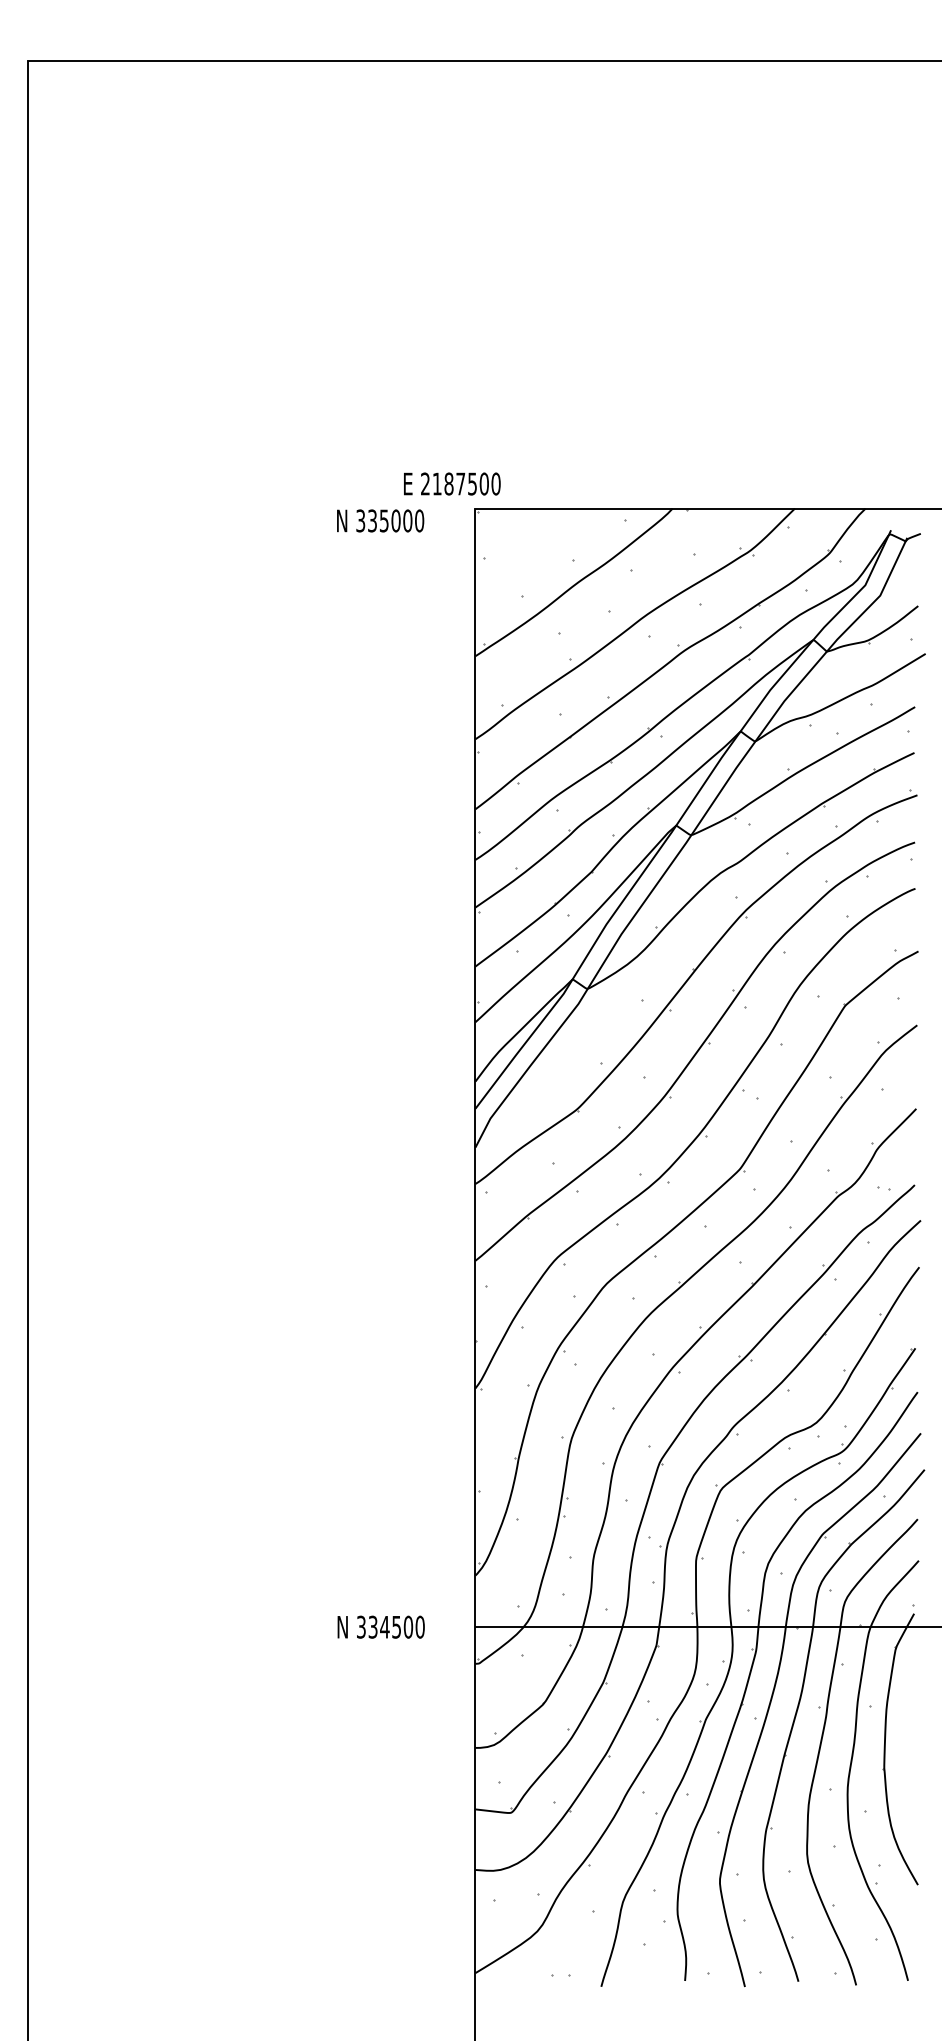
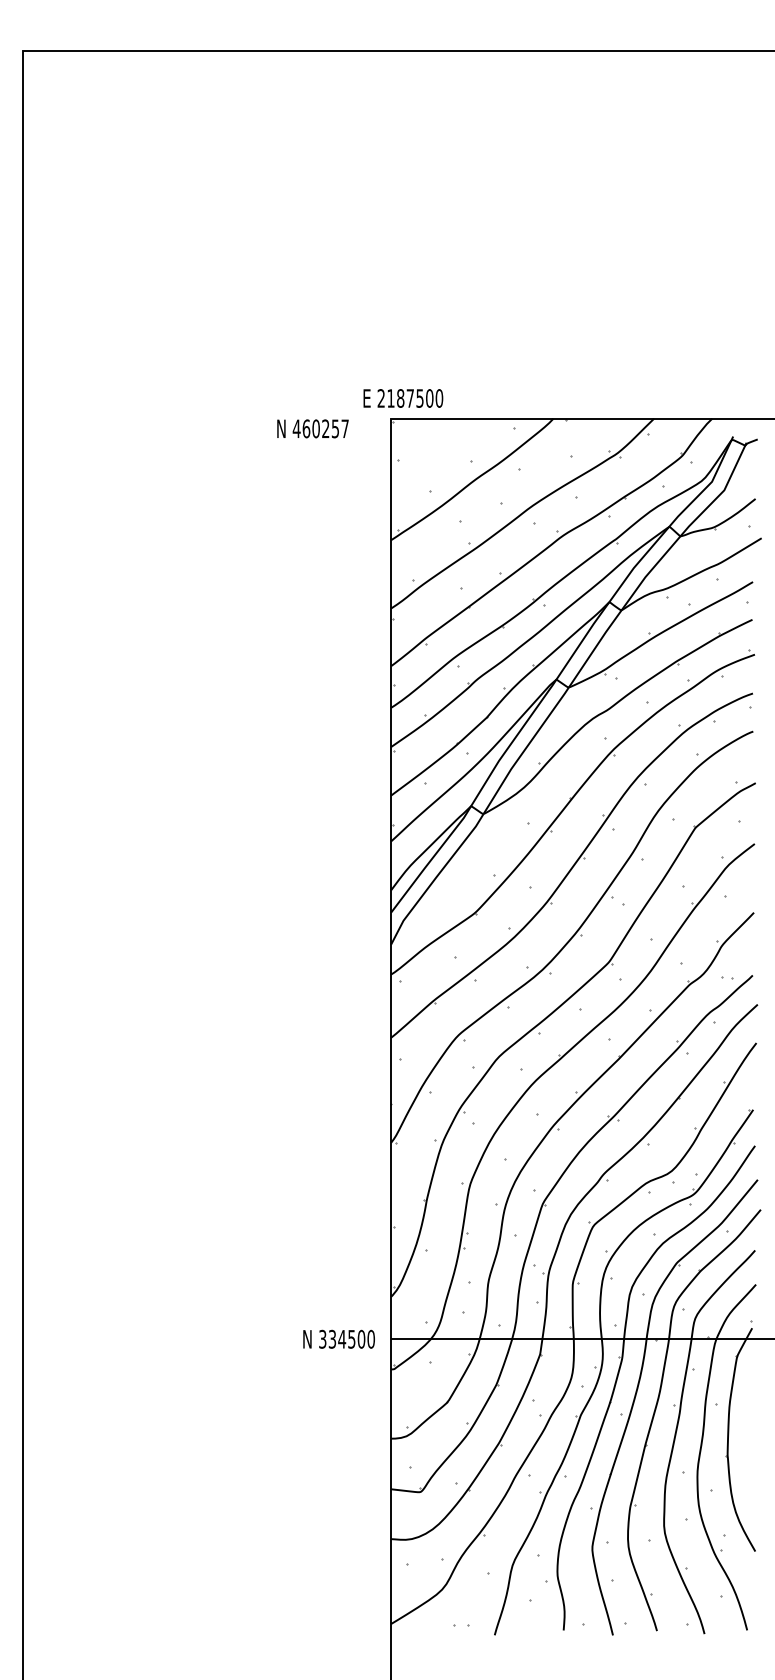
text: (452, 483) -> (403, 398), moved
text: (389, 520) -> (320, 428), 335000 -> 460257
text: (380, 1626) -> (338, 1338), moved

